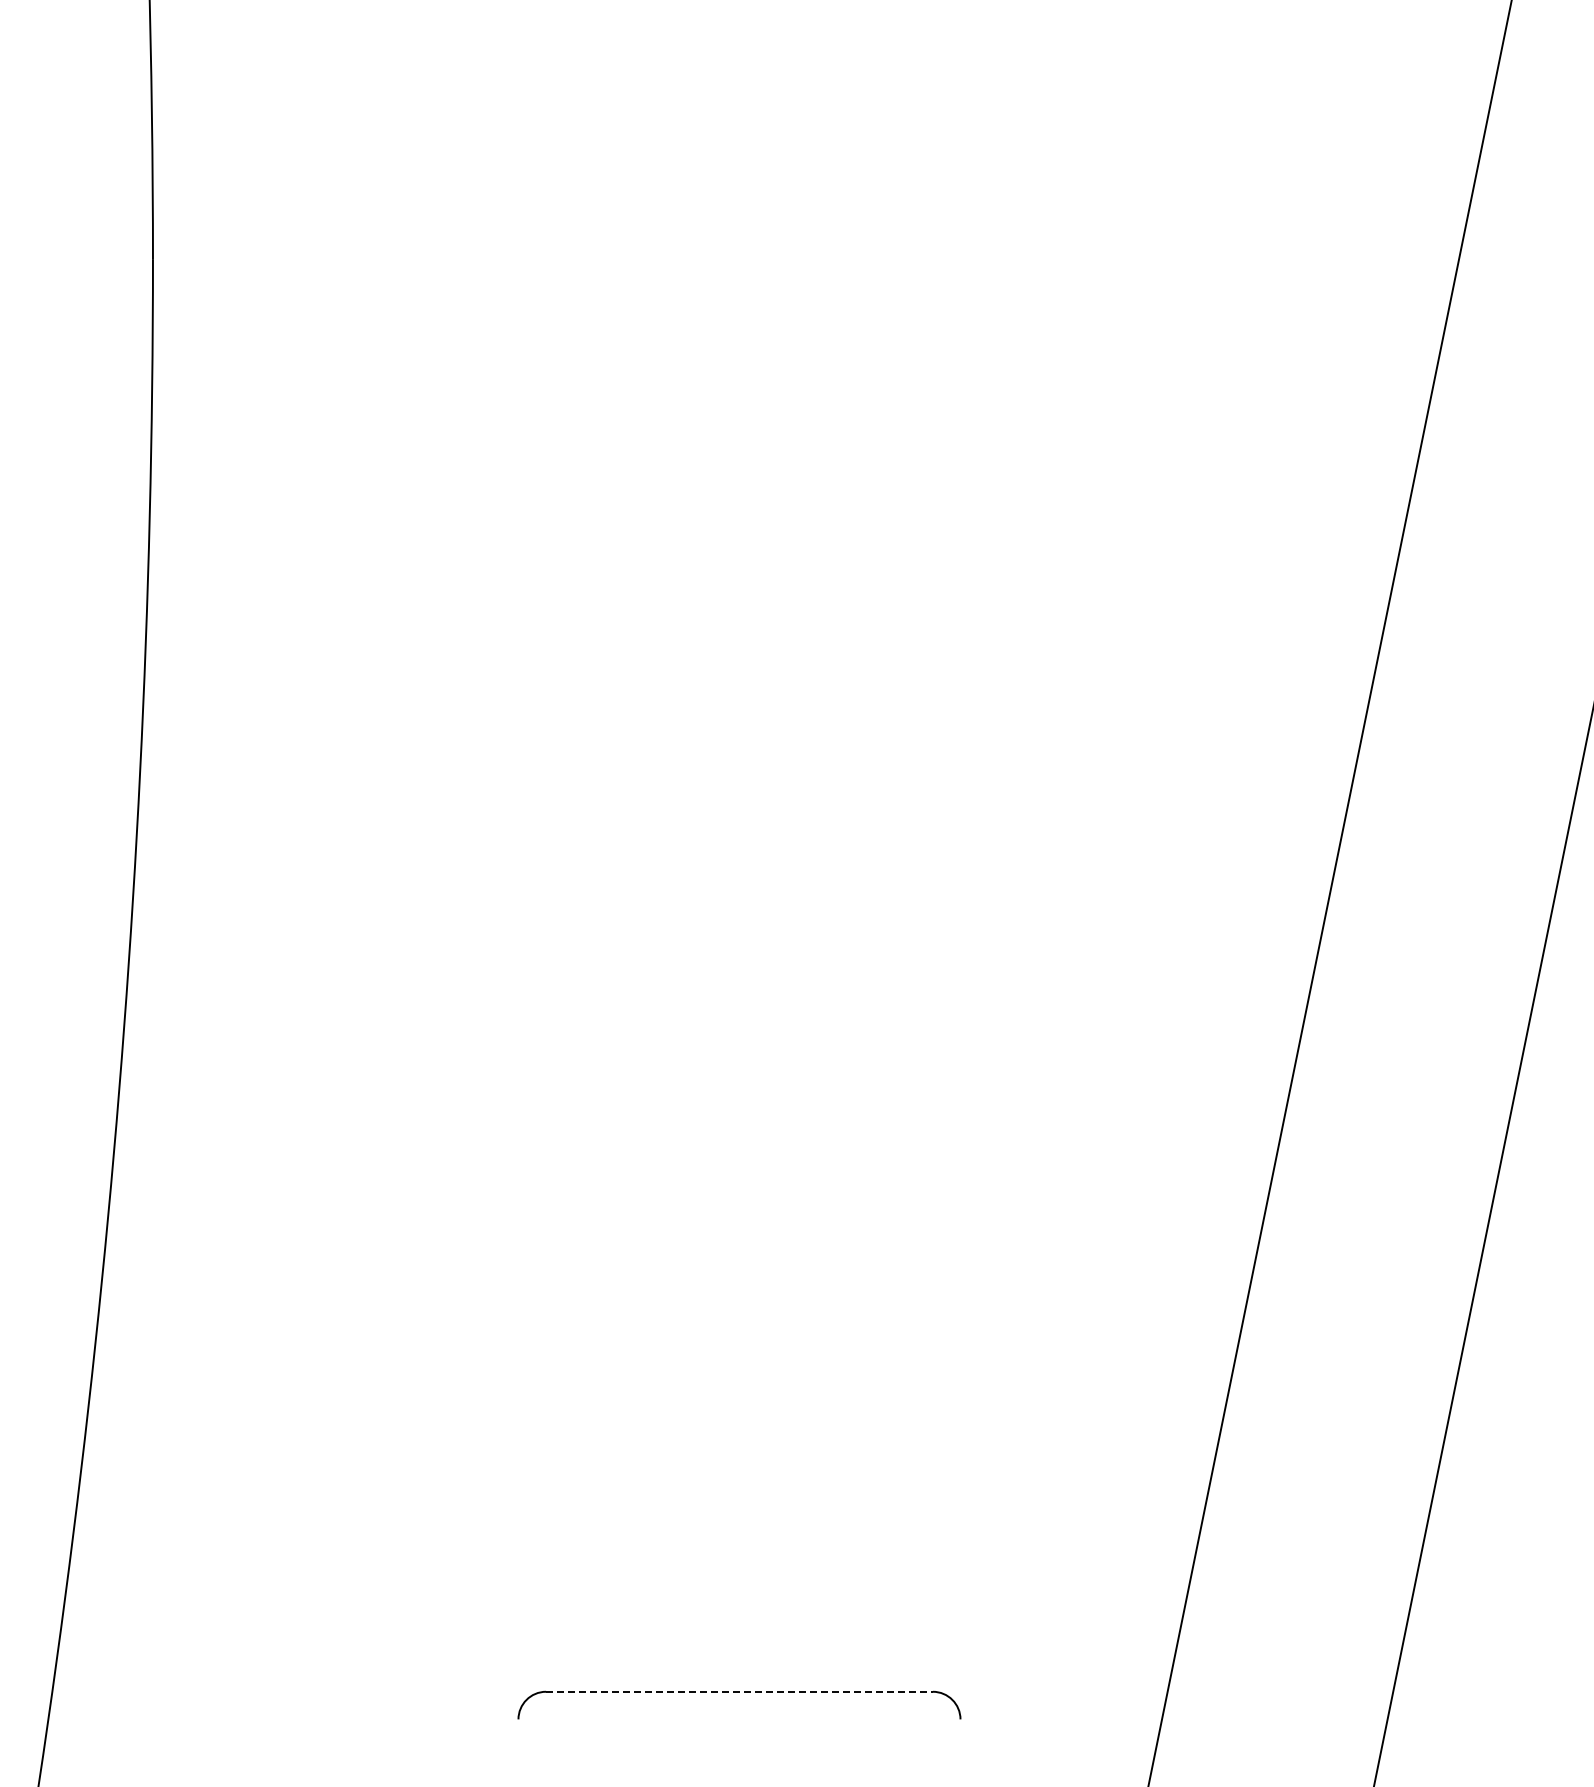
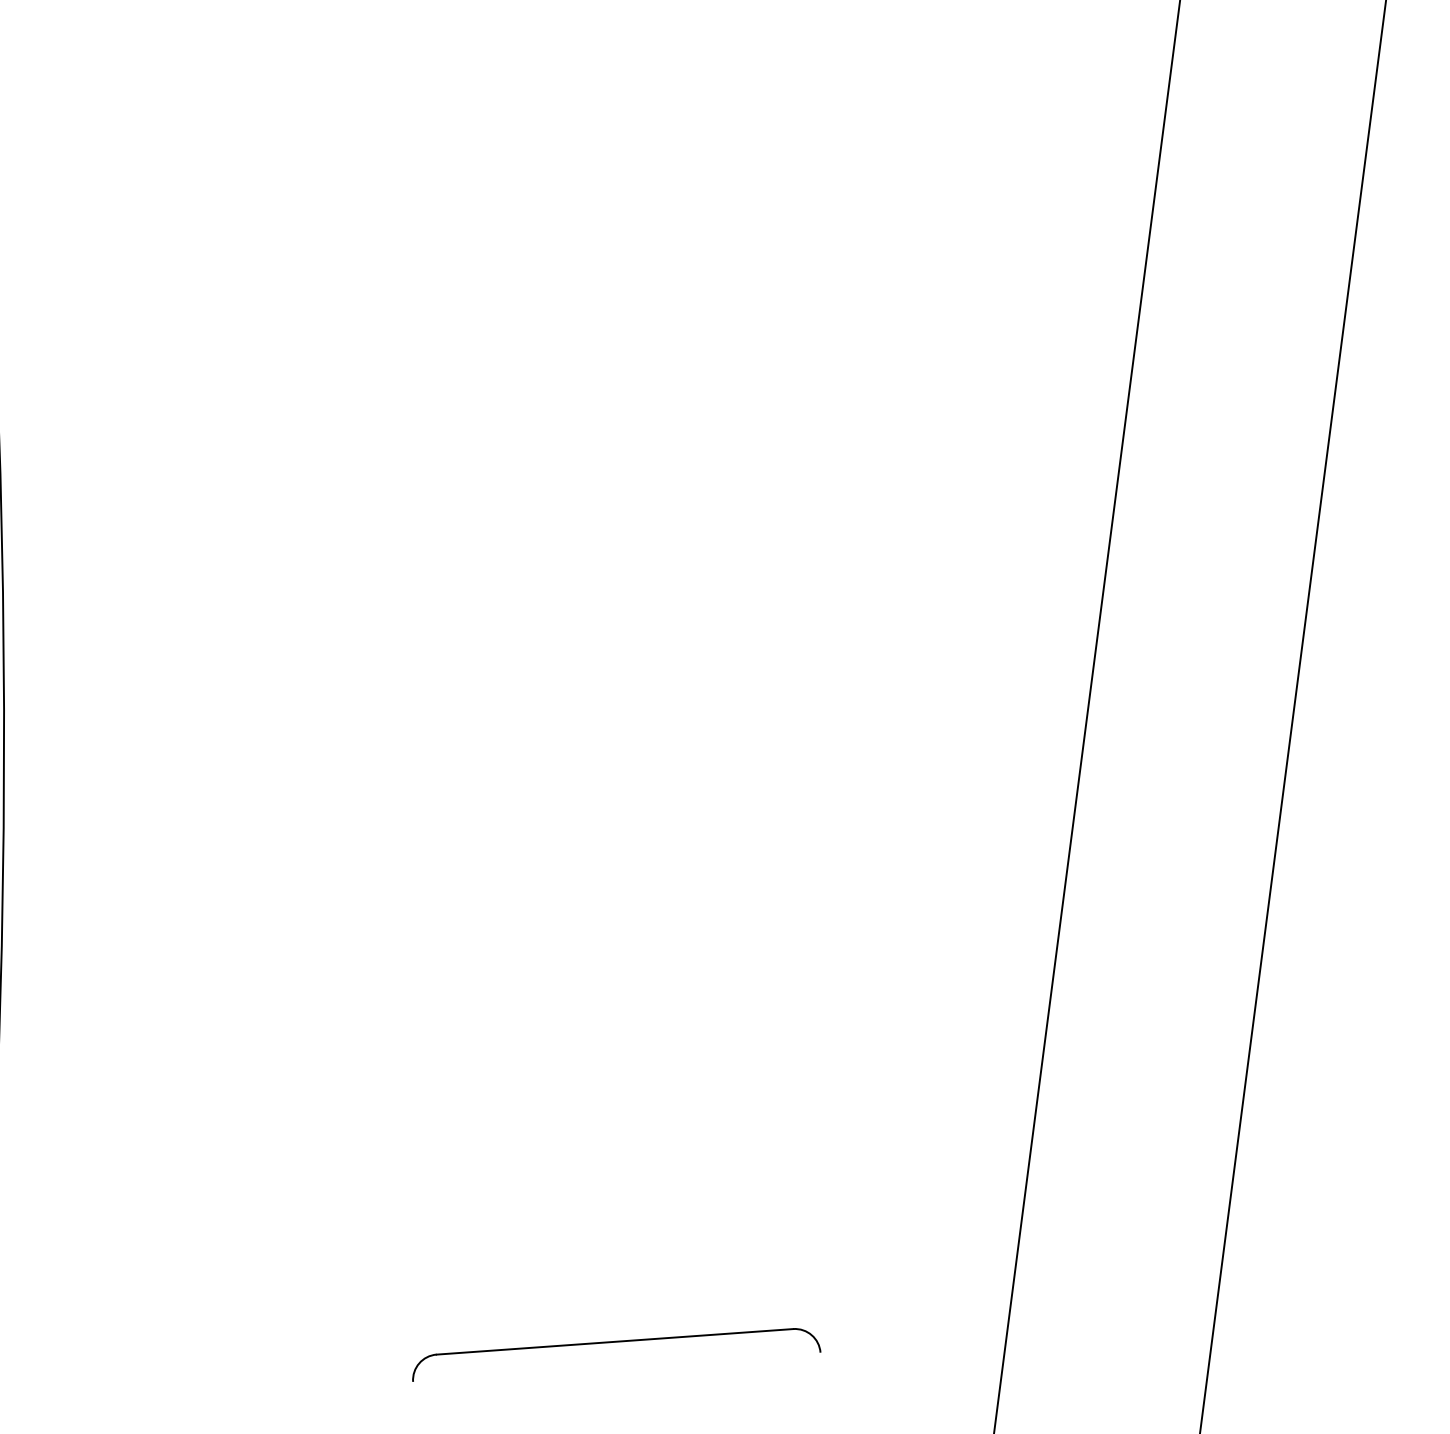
line: (739, 1691) -> (614, 1341), dashed -> solid

